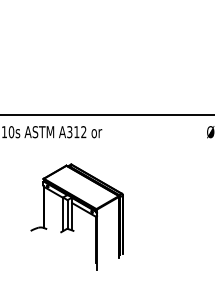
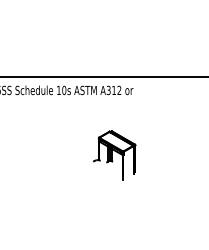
part: (77, 217) -> (114, 155), size x0.6

